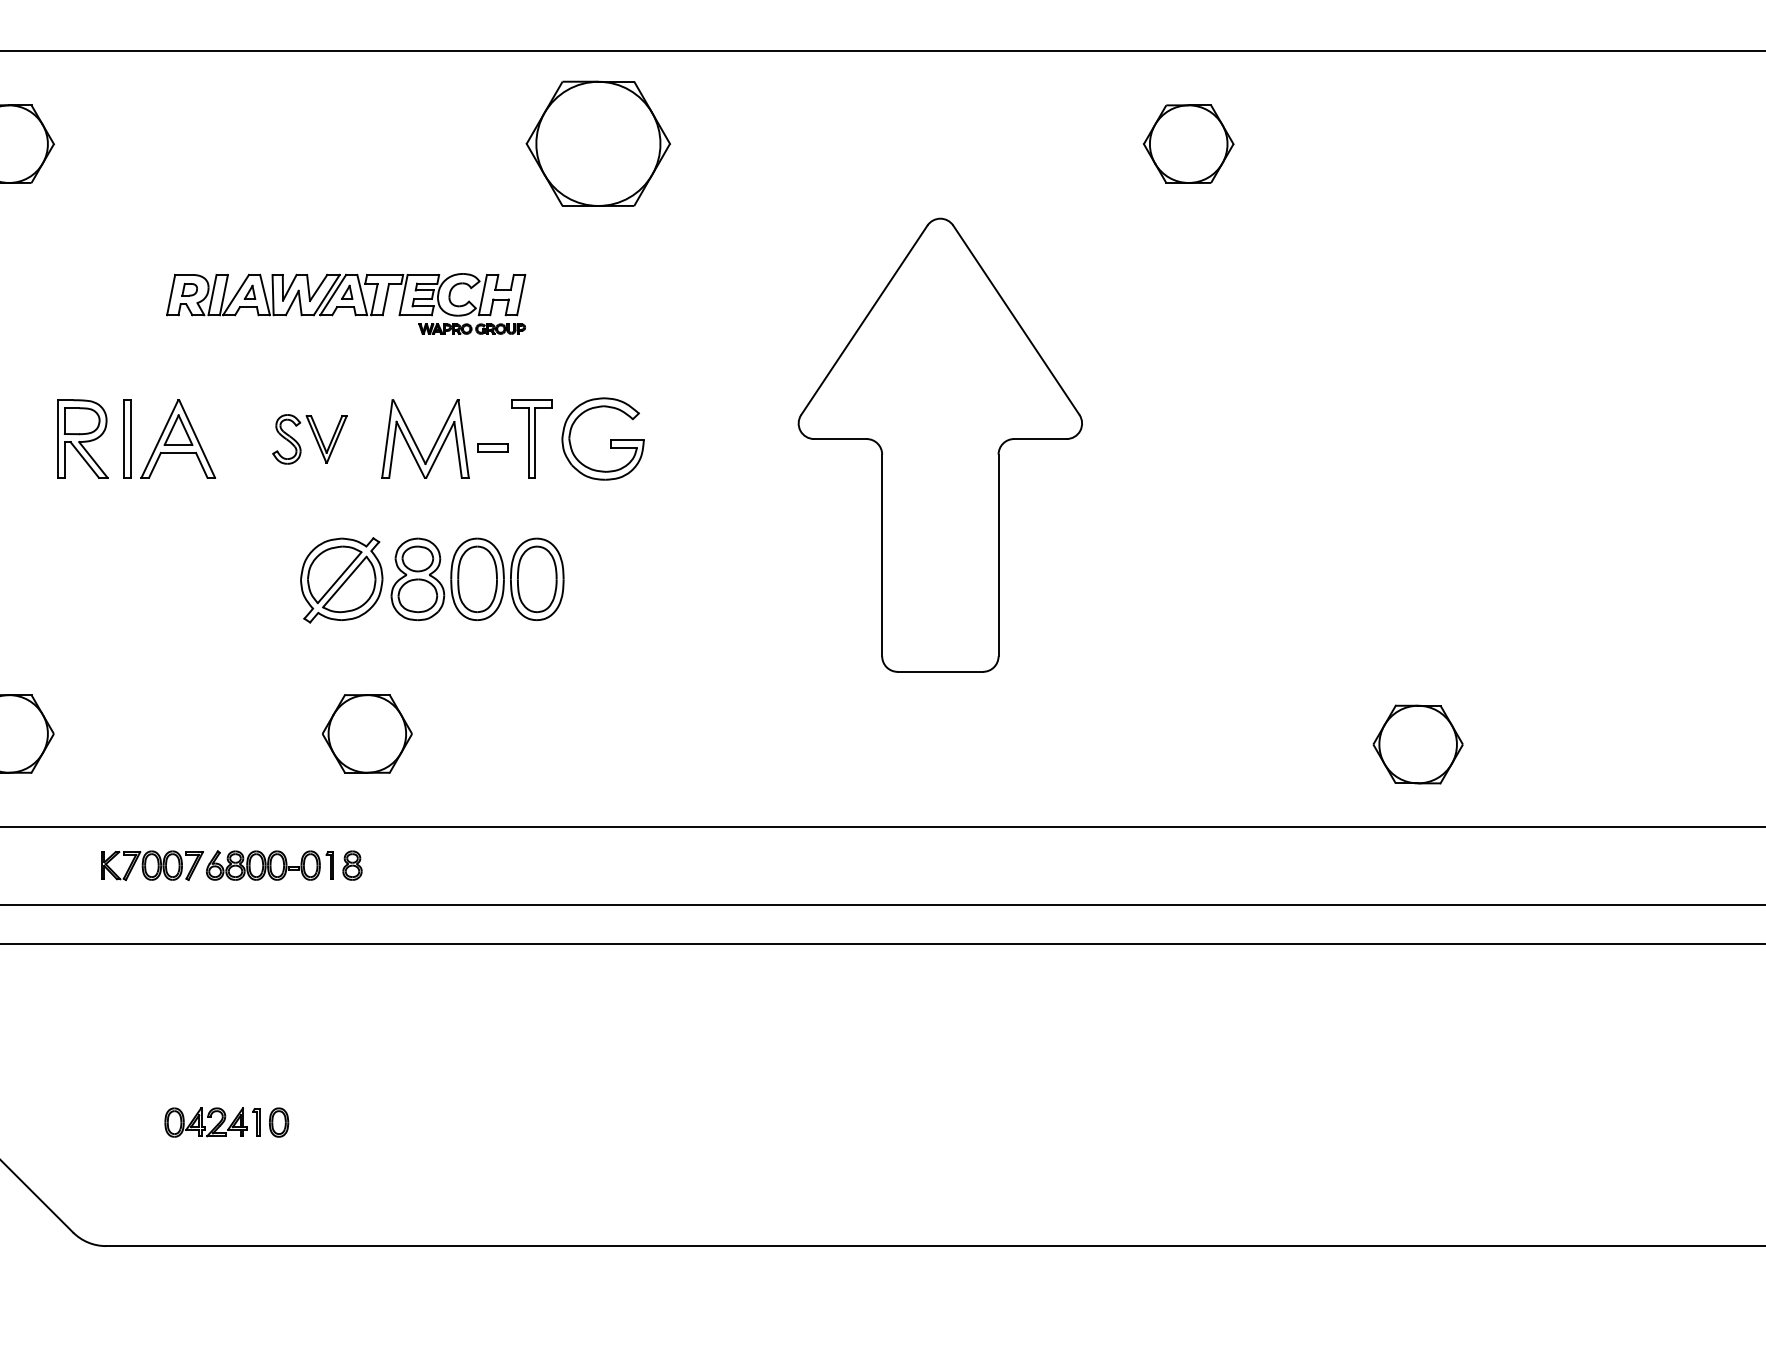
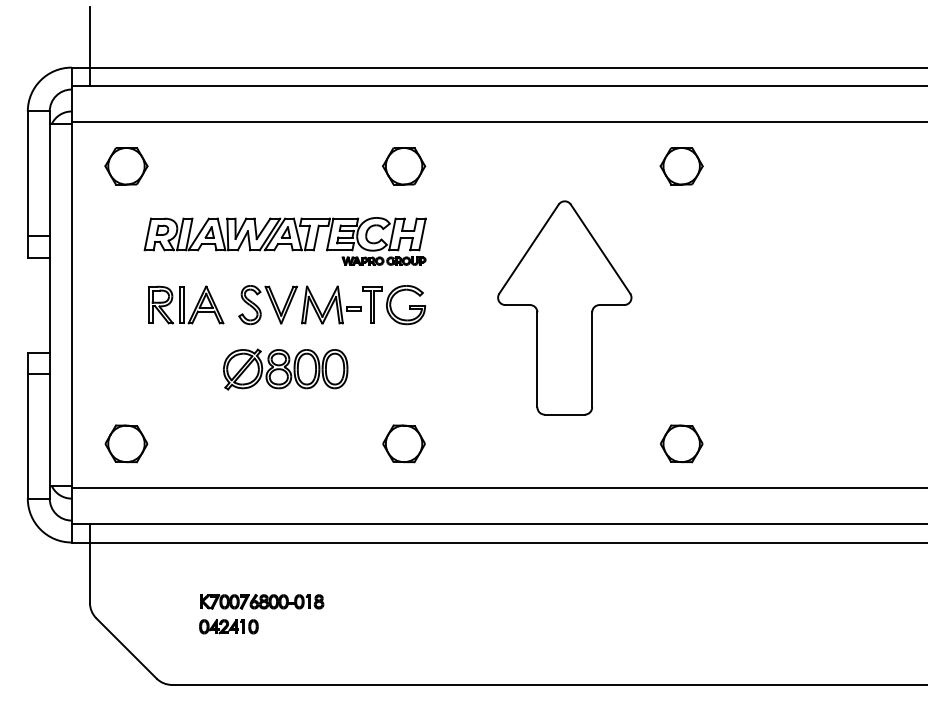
part: (599, 144) -> (404, 166), size x0.62
part: (344, 304) -> (284, 241), size x1.67
part: (308, 439) -> (267, 305), size x1.67
part: (431, 580) -> (285, 369), moved
part: (366, 733) -> (403, 443), moved
part: (1417, 743) -> (681, 443), moved
part: (232, 864) -> (262, 601), moved

